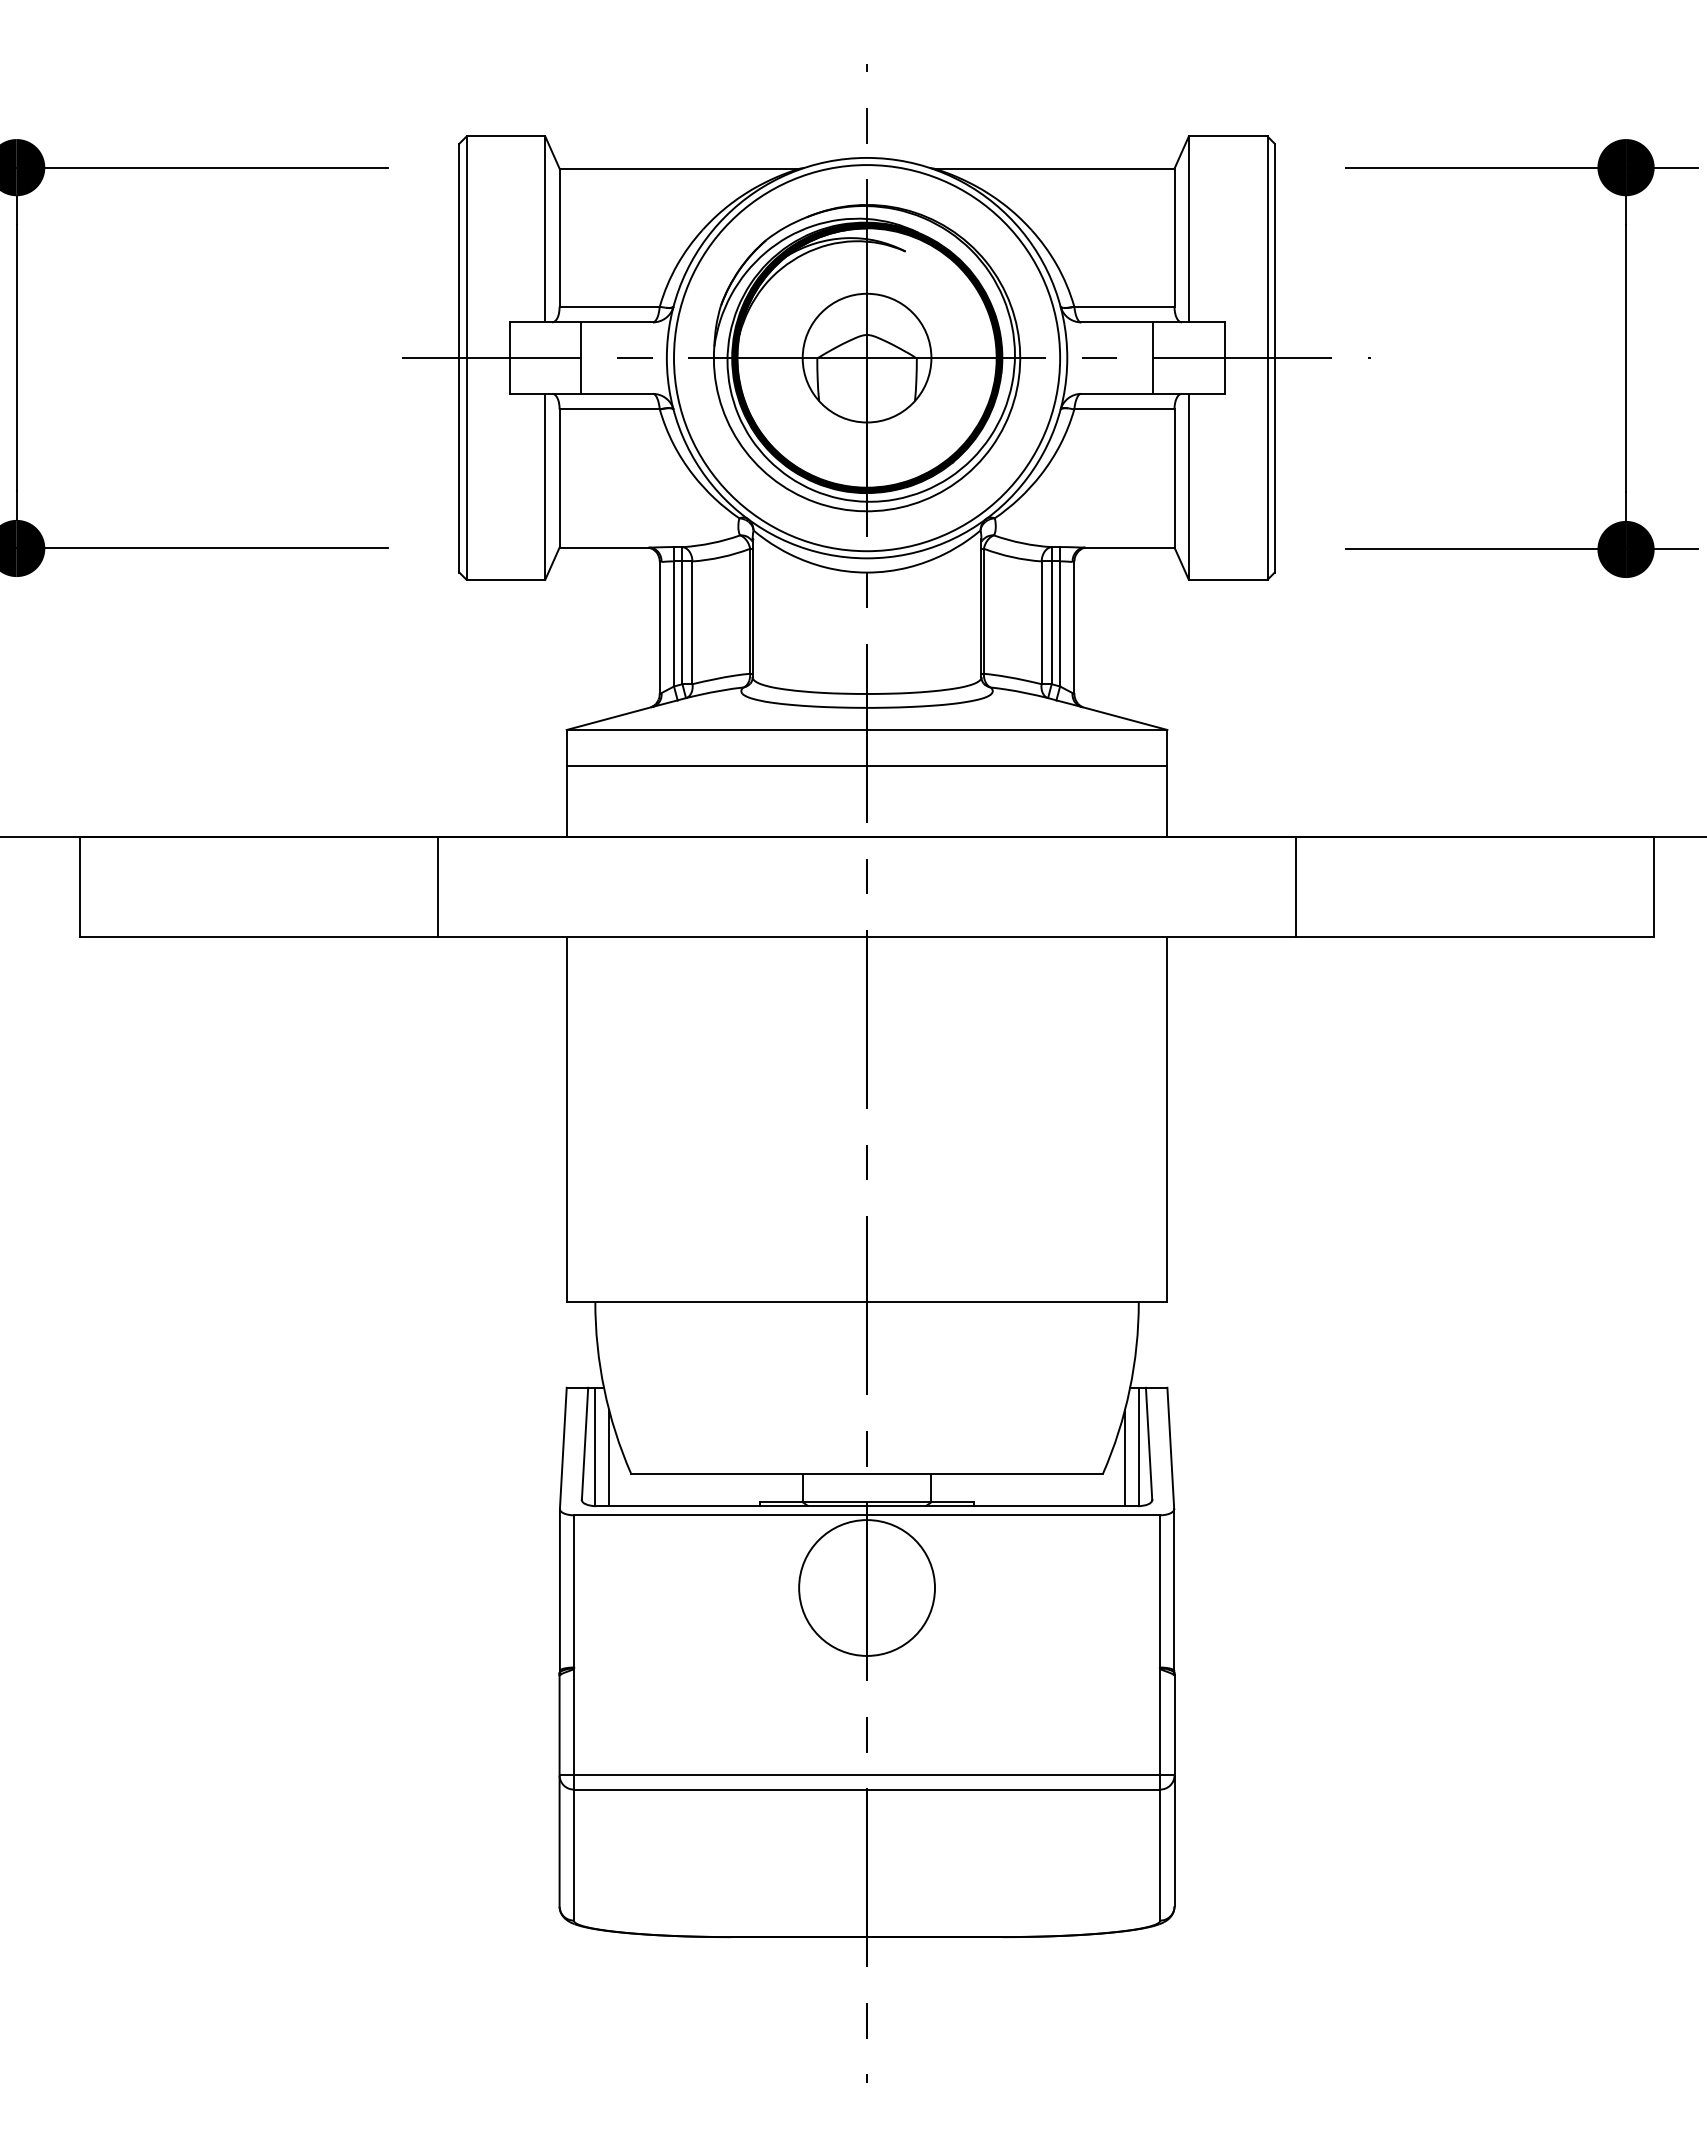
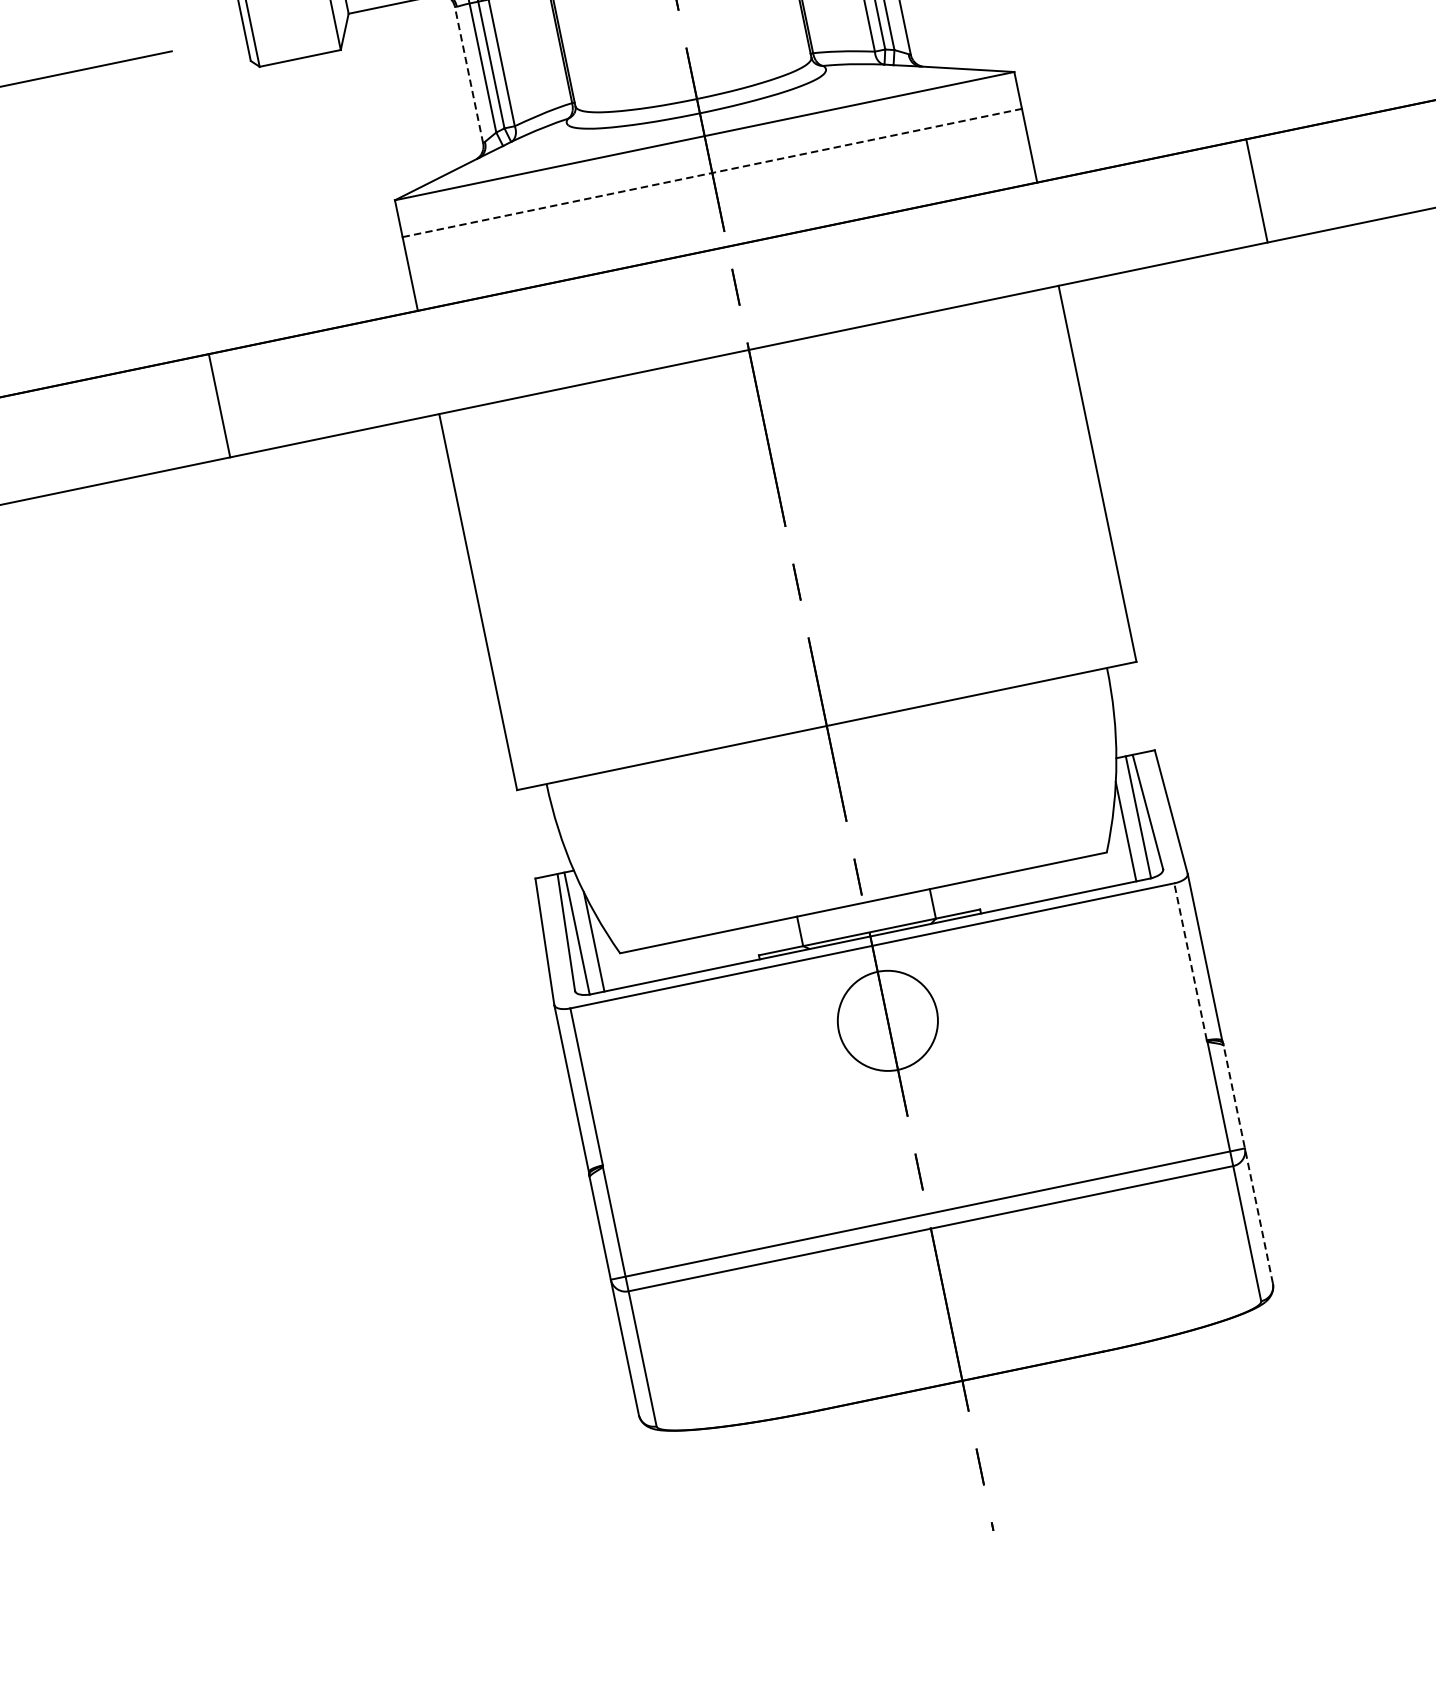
line: (659, 627) -> (468, 74), solid -> dashed
line: (867, 765) -> (712, 172), solid -> dashed
line: (438, 887) -> (220, 405), moved
line: (1296, 887) -> (1257, 191), moved
circle: (867, 1587) -> (888, 1020), size x0.7
line: (1159, 1590) -> (1189, 960), solid -> dashed
line: (1174, 1790) -> (1248, 1164), solid -> dashed

